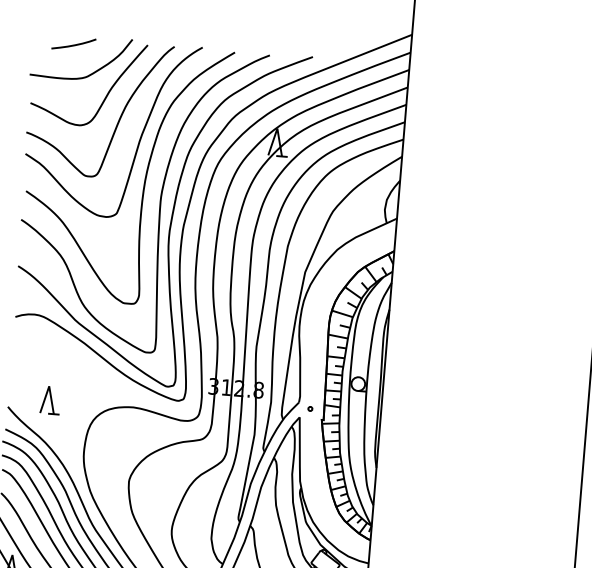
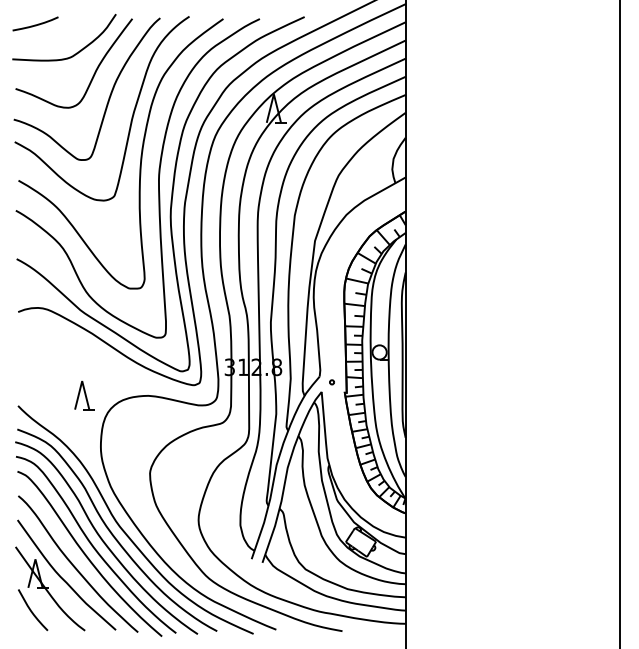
curve: (73, 44) -> (35, 24), moved
part: (50, 400) -> (84, 395), moved

